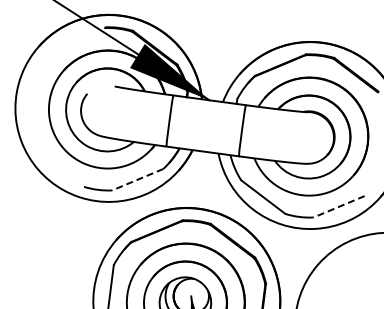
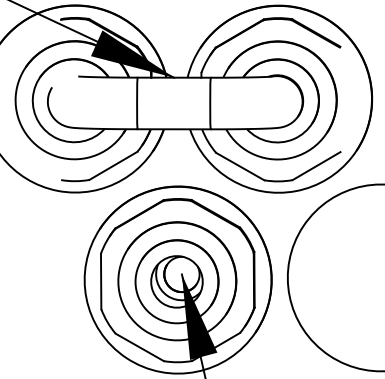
line: (137, 179) -> (113, 165), dashed -> solid
line: (338, 207) -> (316, 166), dashed -> solid

